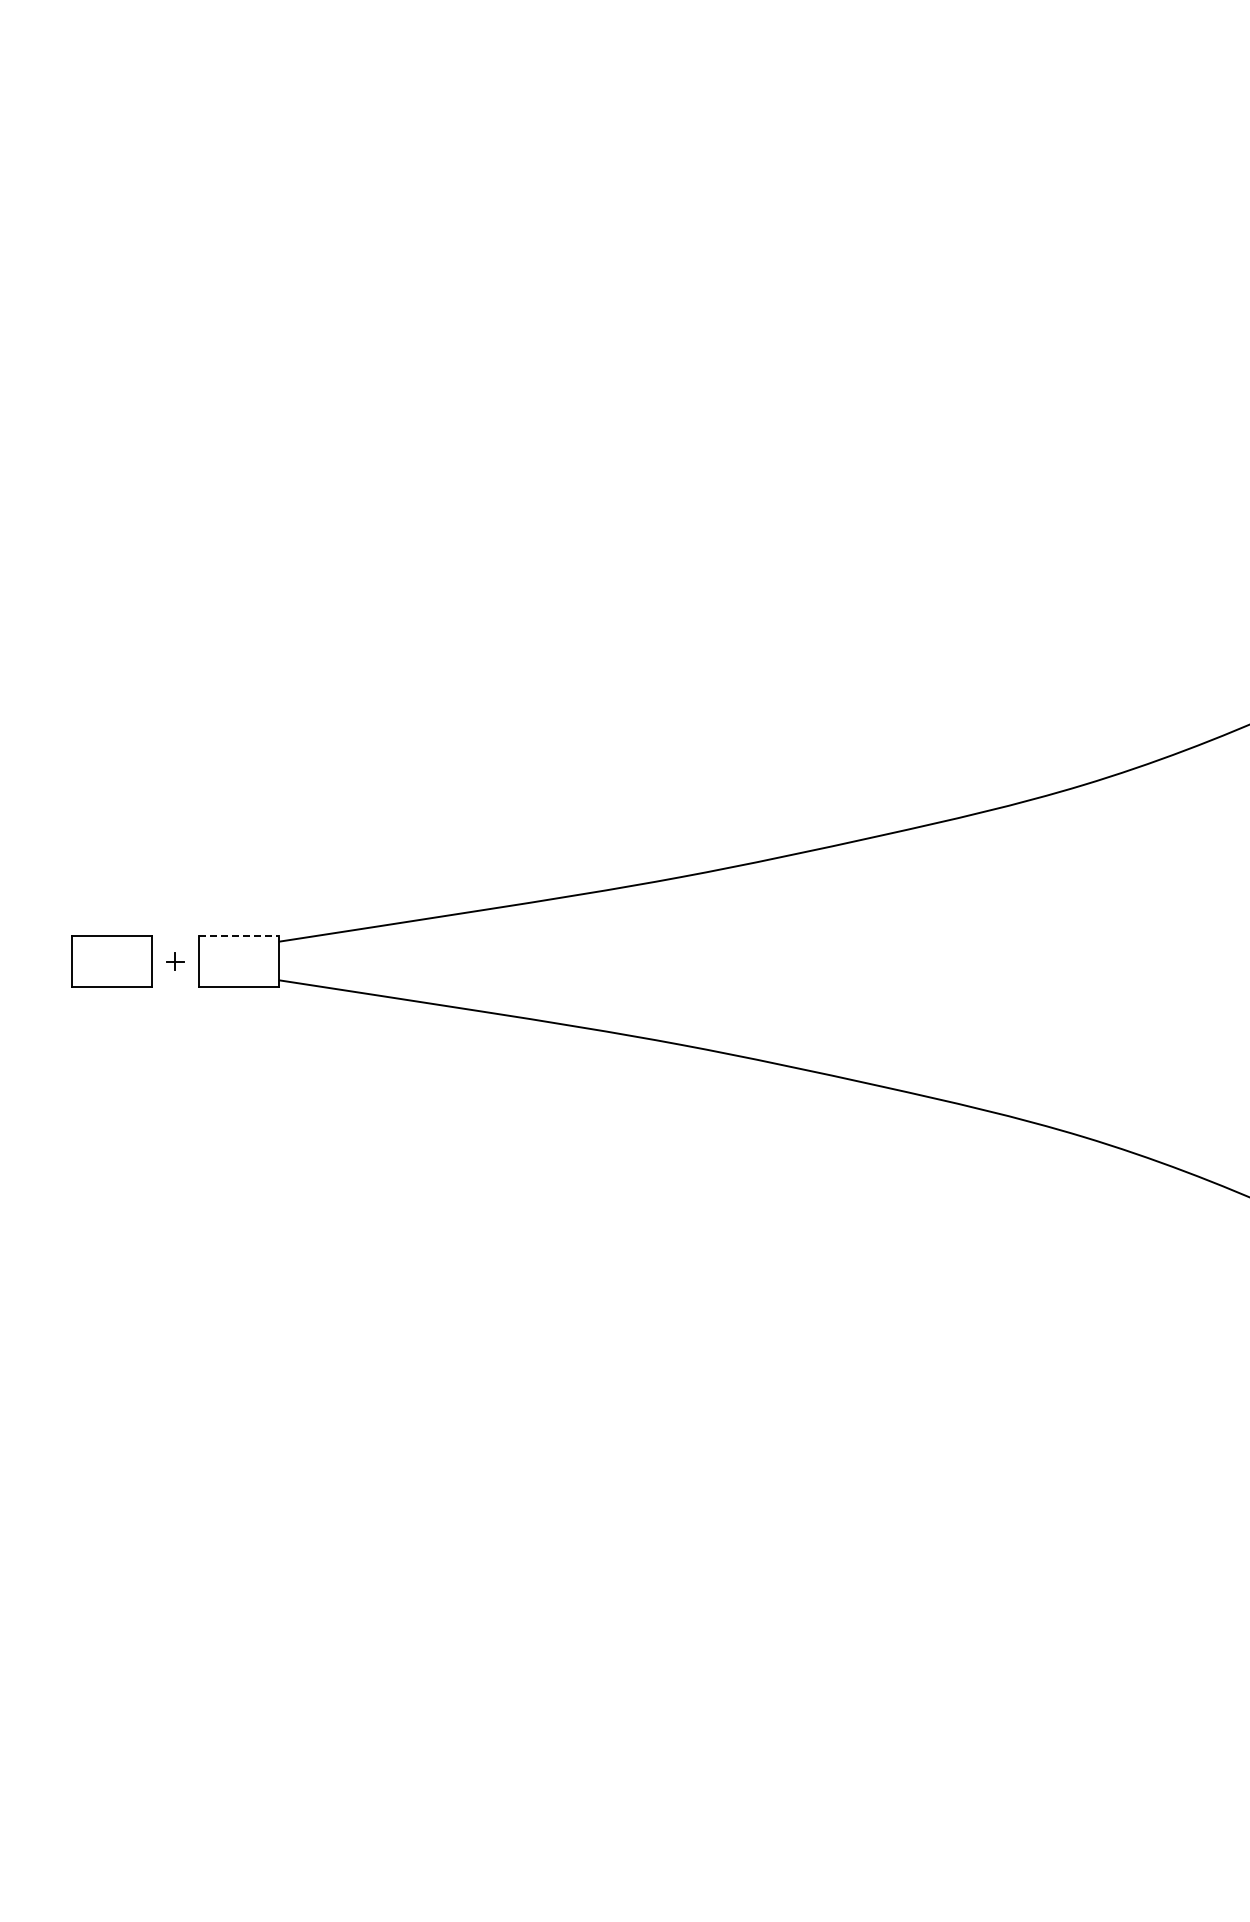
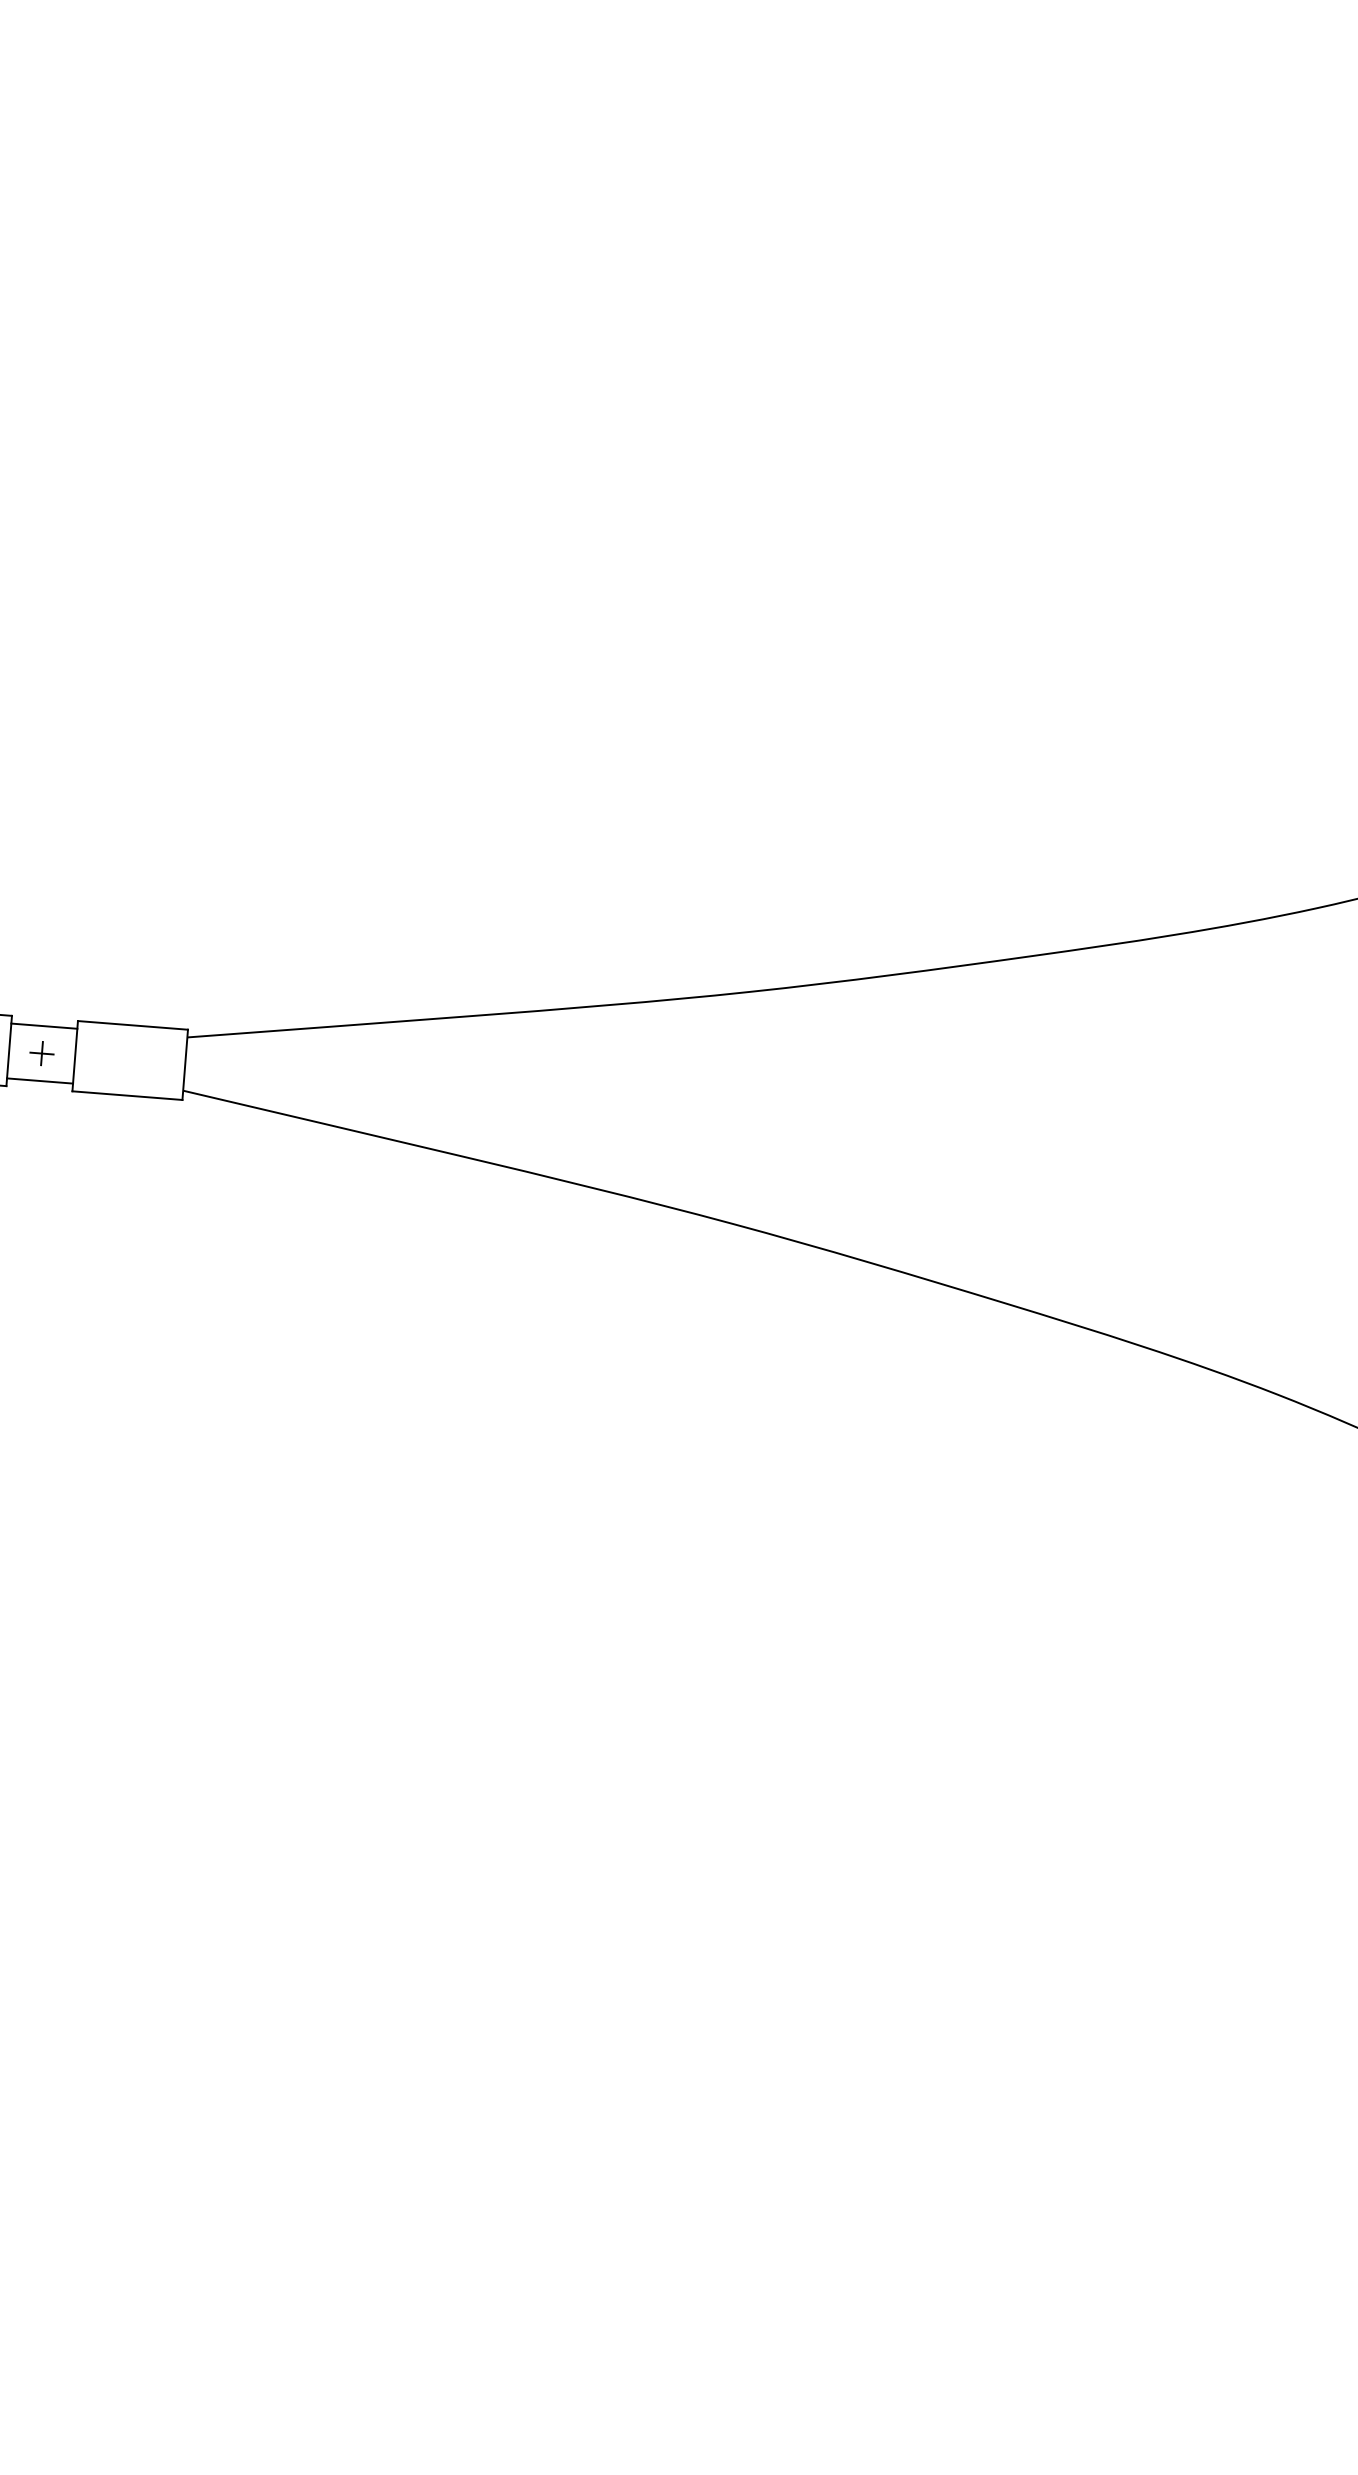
line: (239, 936) -> (133, 1025), dashed -> solid
line: (175, 941) -> (44, 1025), added
line: (175, 981) -> (40, 1081), added

